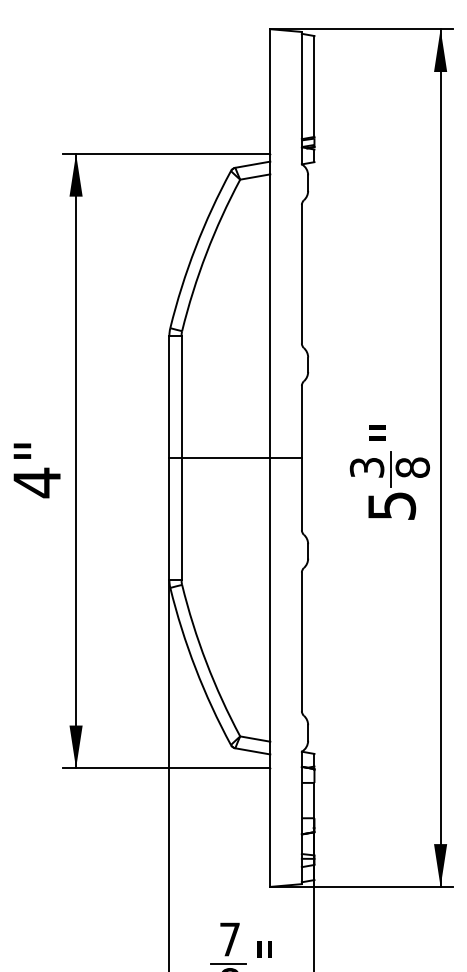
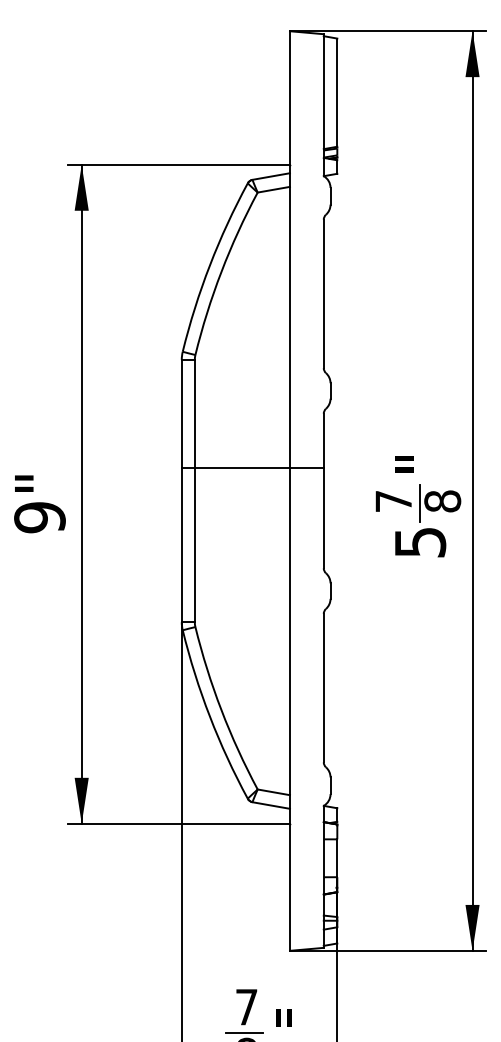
line: (235, 458) -> (252, 468), moved
text: (366, 467) -> (393, 501), 3 -> 7
text: (36, 482) -> (39, 517), 4" -> 9"

